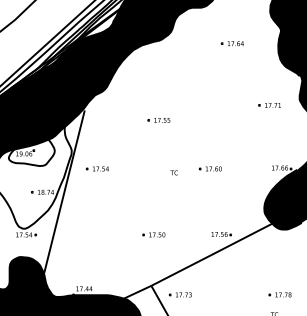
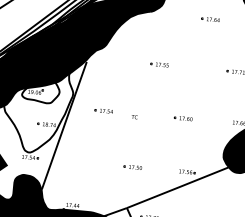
part: (158, 120) -> (159, 64), moved
part: (97, 168) -> (103, 110), moved
text: (173, 172) -> (134, 116), moved

